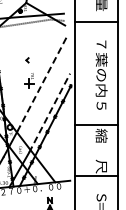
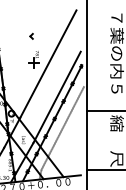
line: (42, 84) -> (48, 64), dashed -> solid
line: (49, 113) -> (56, 97), dashed -> solid
line: (54, 139) -> (62, 127), added

